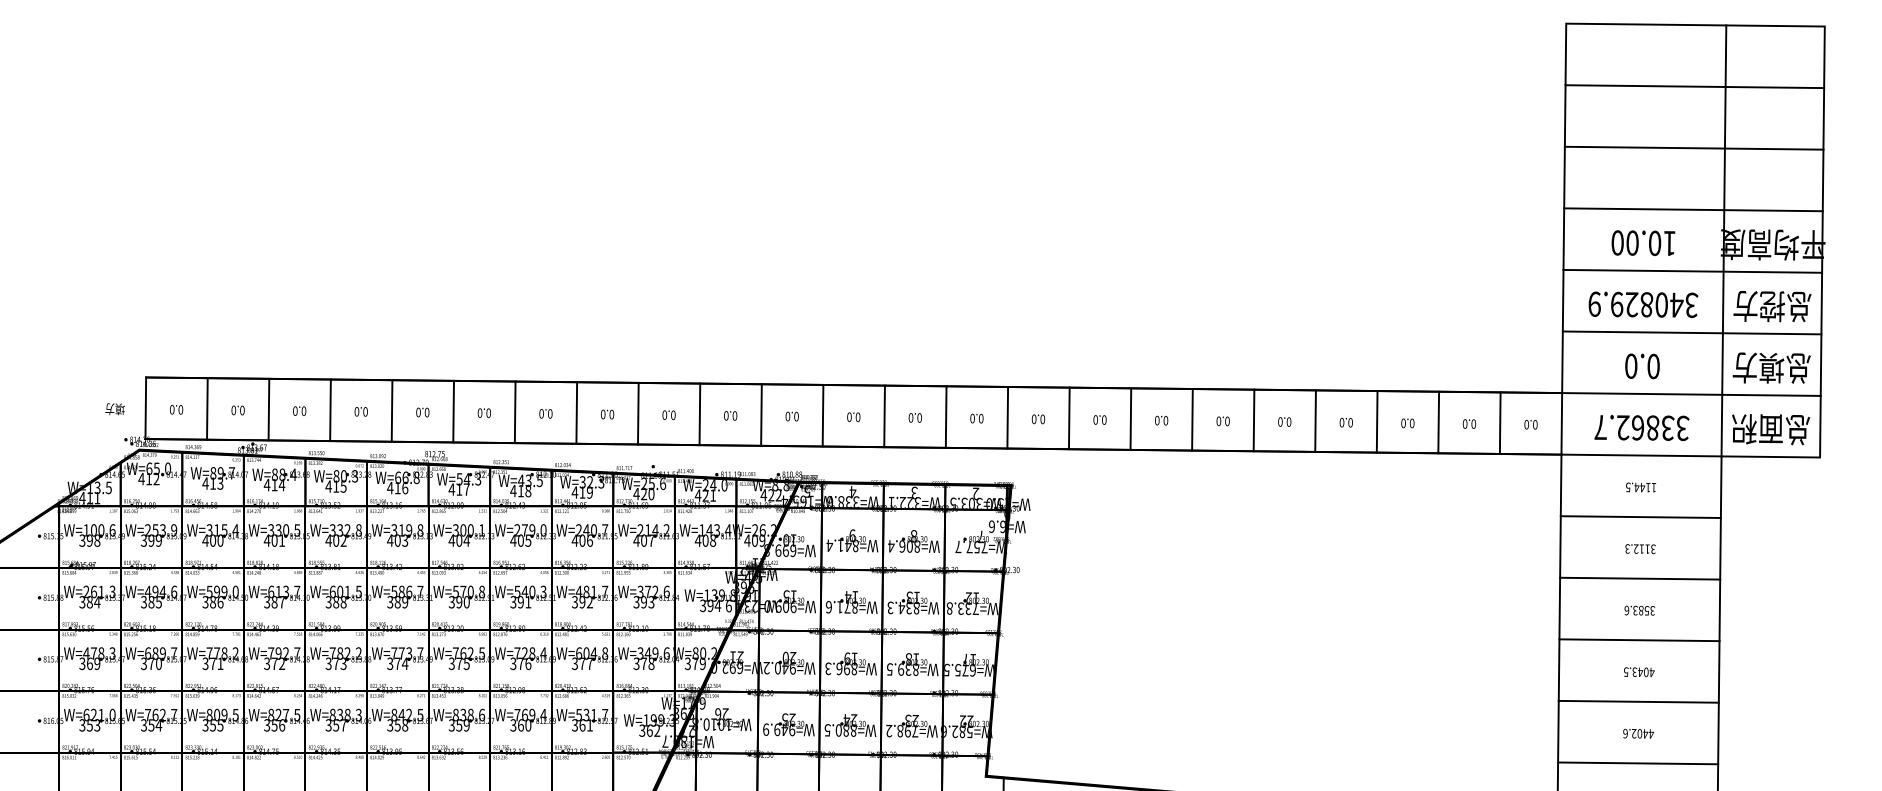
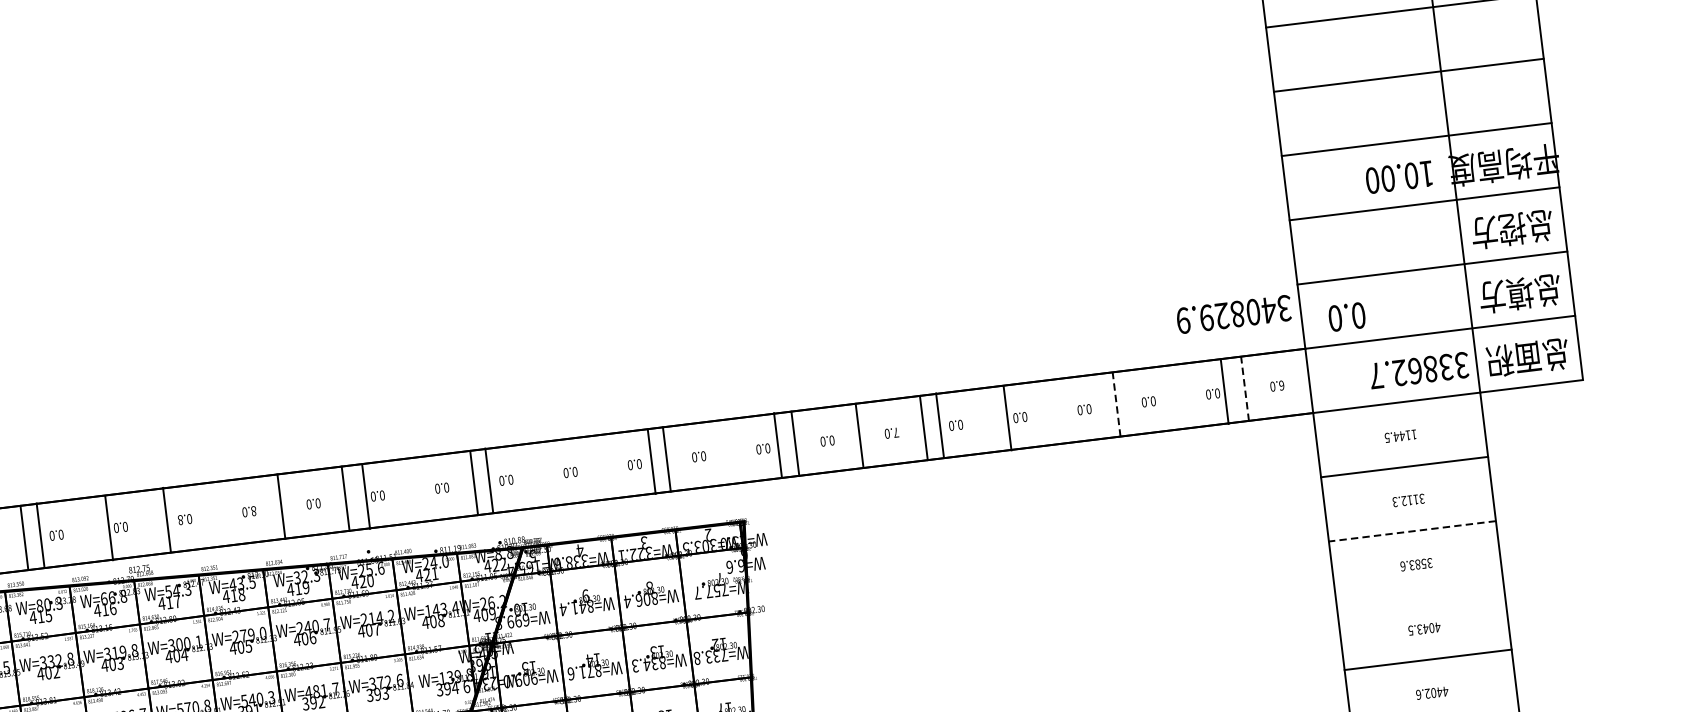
text: (1643, 242) -> (1399, 176), moved
text: (1643, 304) -> (1234, 314), moved
text: (1642, 366) -> (1347, 317), moved
line: (391, 410) -> (39, 535), moved
line: (453, 411) -> (108, 527), moved
text: (479, 412) -> (179, 519), 0.0 -> 0.8
line: (514, 412) -> (166, 520), moved
text: (550, 413) -> (254, 510), 0.0 -> 8.0
line: (699, 414) -> (365, 496), moved
line: (822, 415) -> (488, 480), moved
line: (884, 416) -> (651, 461), moved
line: (1007, 417) -> (777, 445), moved
text: (1165, 420) -> (895, 432), 0.0 -> 7.0
line: (1253, 420) -> (939, 425), moved
line: (1315, 420) -> (1007, 417), moved
line: (1377, 421) -> (1116, 404), solid -> dashed
line: (1438, 422) -> (1224, 391), moved
line: (1500, 423) -> (1245, 389), solid -> dashed
text: (1535, 424) -> (1281, 385), 0.0 -> 6.0
text: (1641, 428) -> (1419, 371), moved
line: (1639, 578) -> (1411, 531), solid -> dashed
line: (1639, 640) -> (1420, 595), removed

